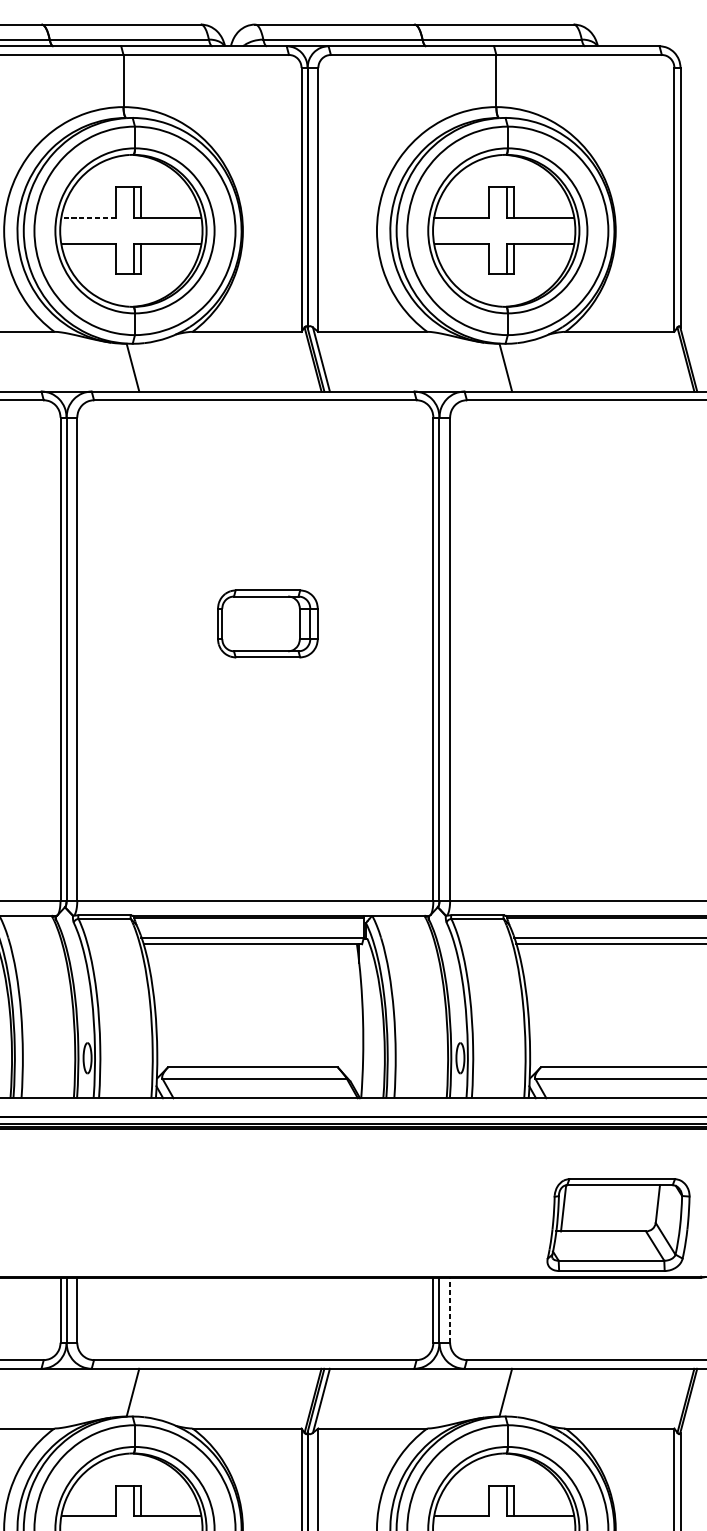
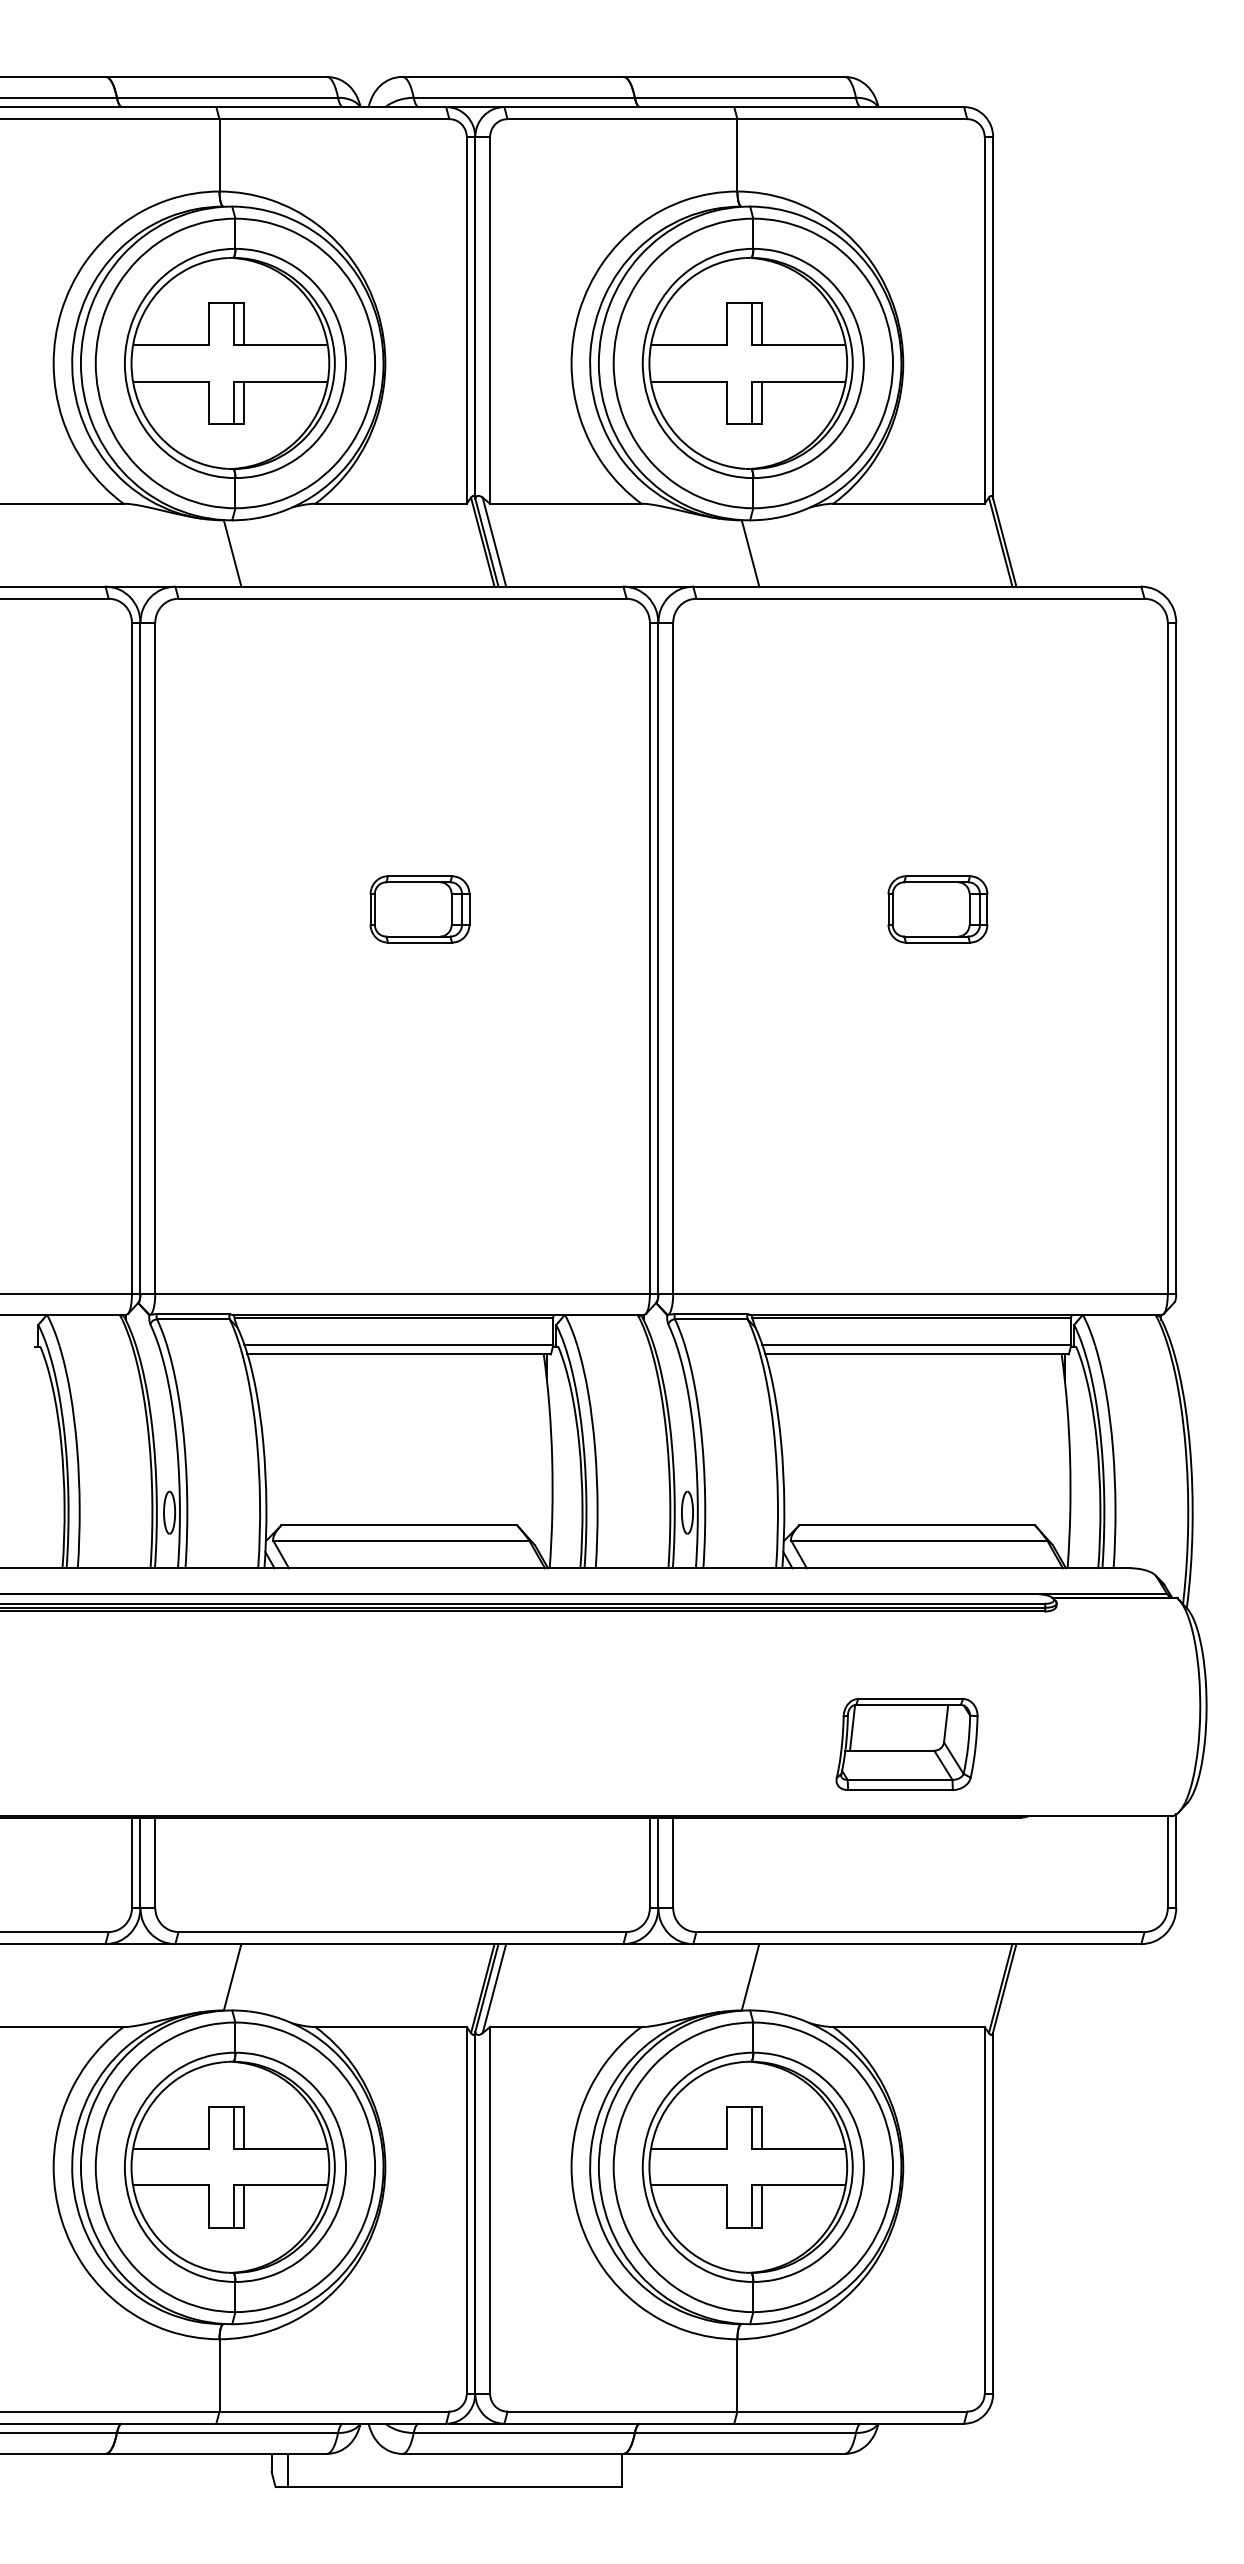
line: (88, 217) -> (171, 345), dashed -> solid
part: (267, 623) -> (419, 909), size x0.71
part: (640, 623) -> (937, 909), added
part: (618, 1225) -> (906, 1744), size x0.71
line: (450, 1310) -> (673, 1862), dashed -> solid

